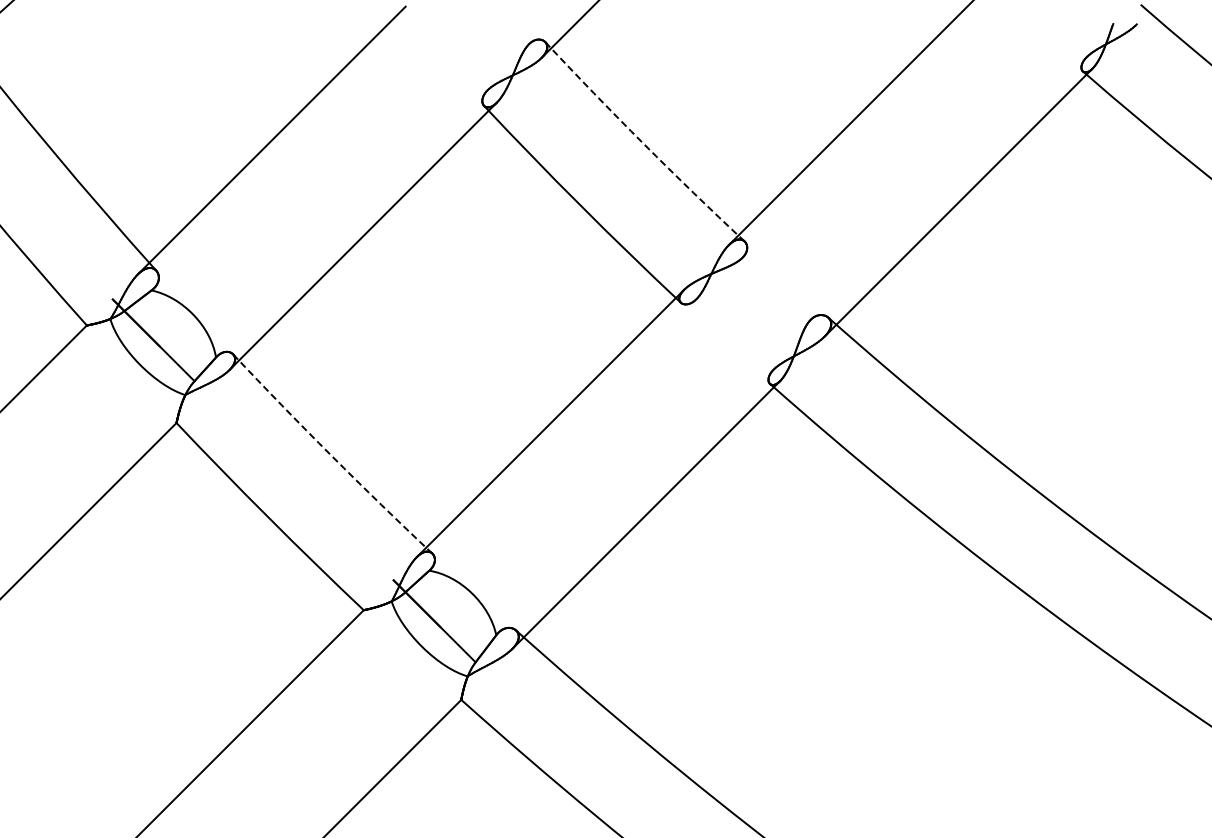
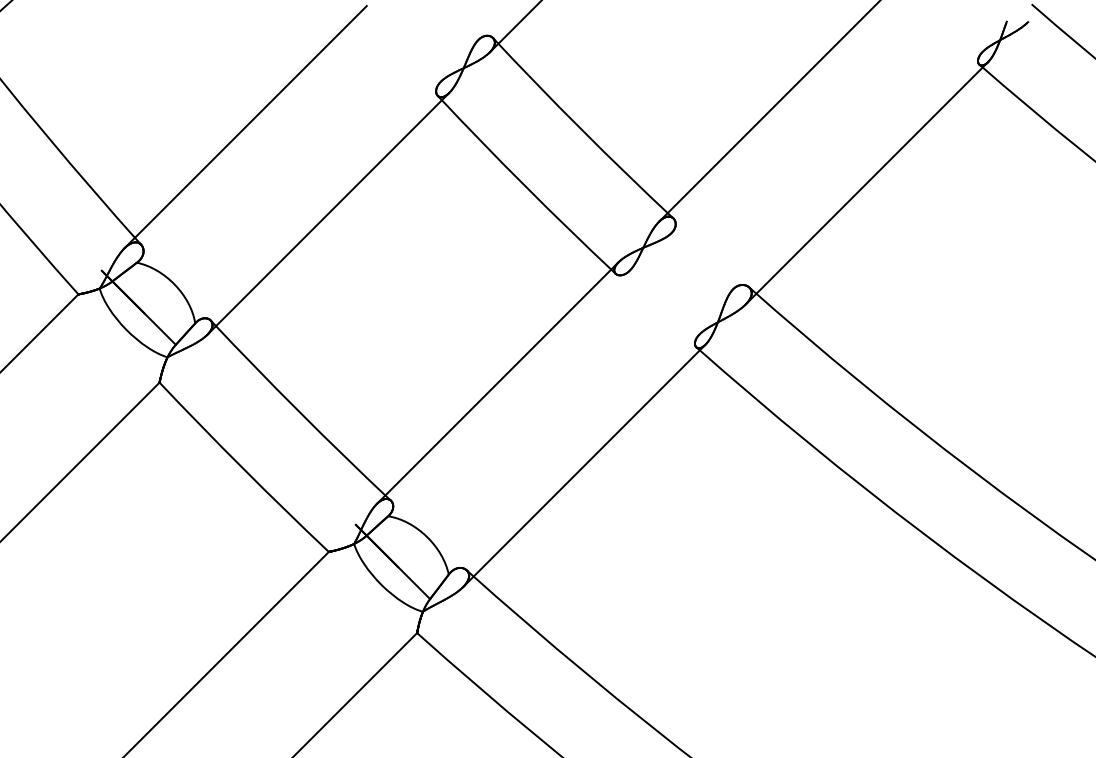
arc: (643, 143) -> (581, 129), dashed -> solid
arc: (331, 455) -> (299, 412), dashed -> solid

